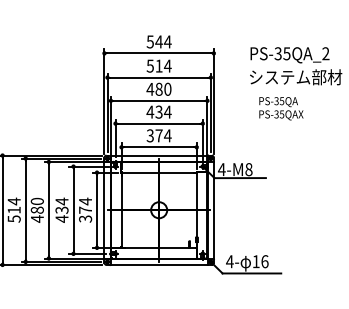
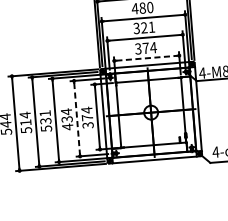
text: (158, 111) -> (143, 27), 434 -> 321
line: (159, 147) -> (147, 58), solid -> dashed
text: (36, 209) -> (45, 120), 480 -> 531
line: (73, 210) -> (77, 118), solid -> dashed

